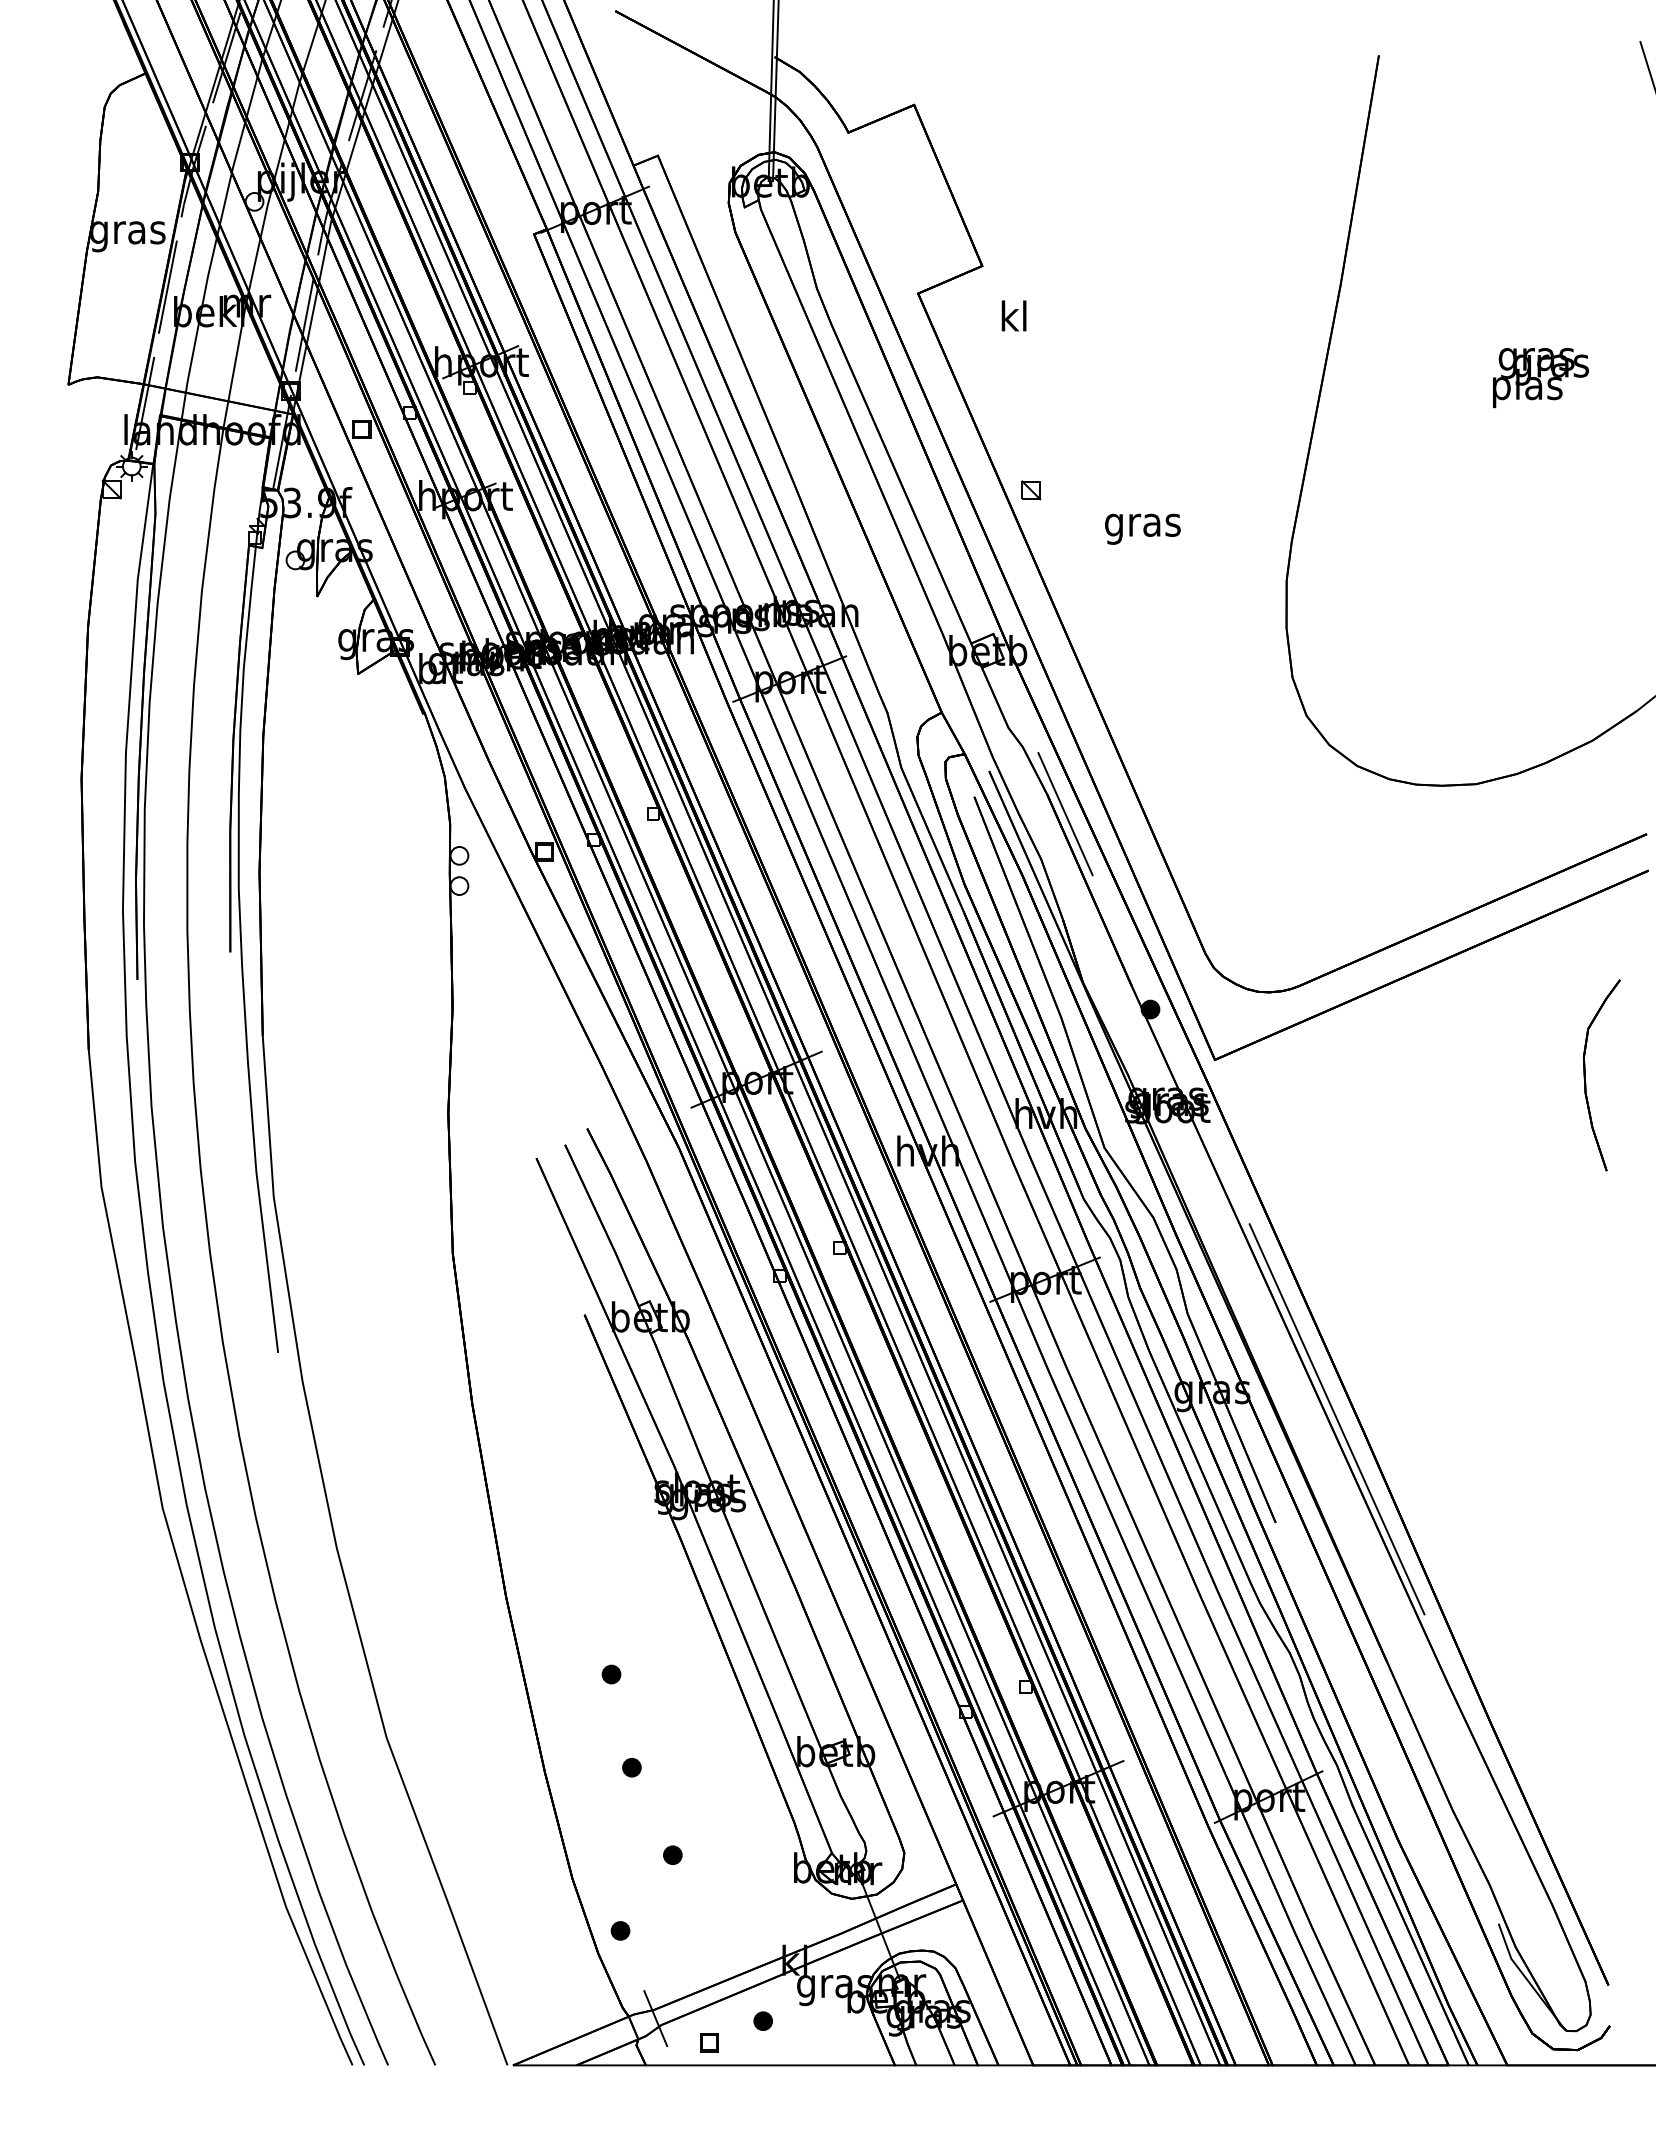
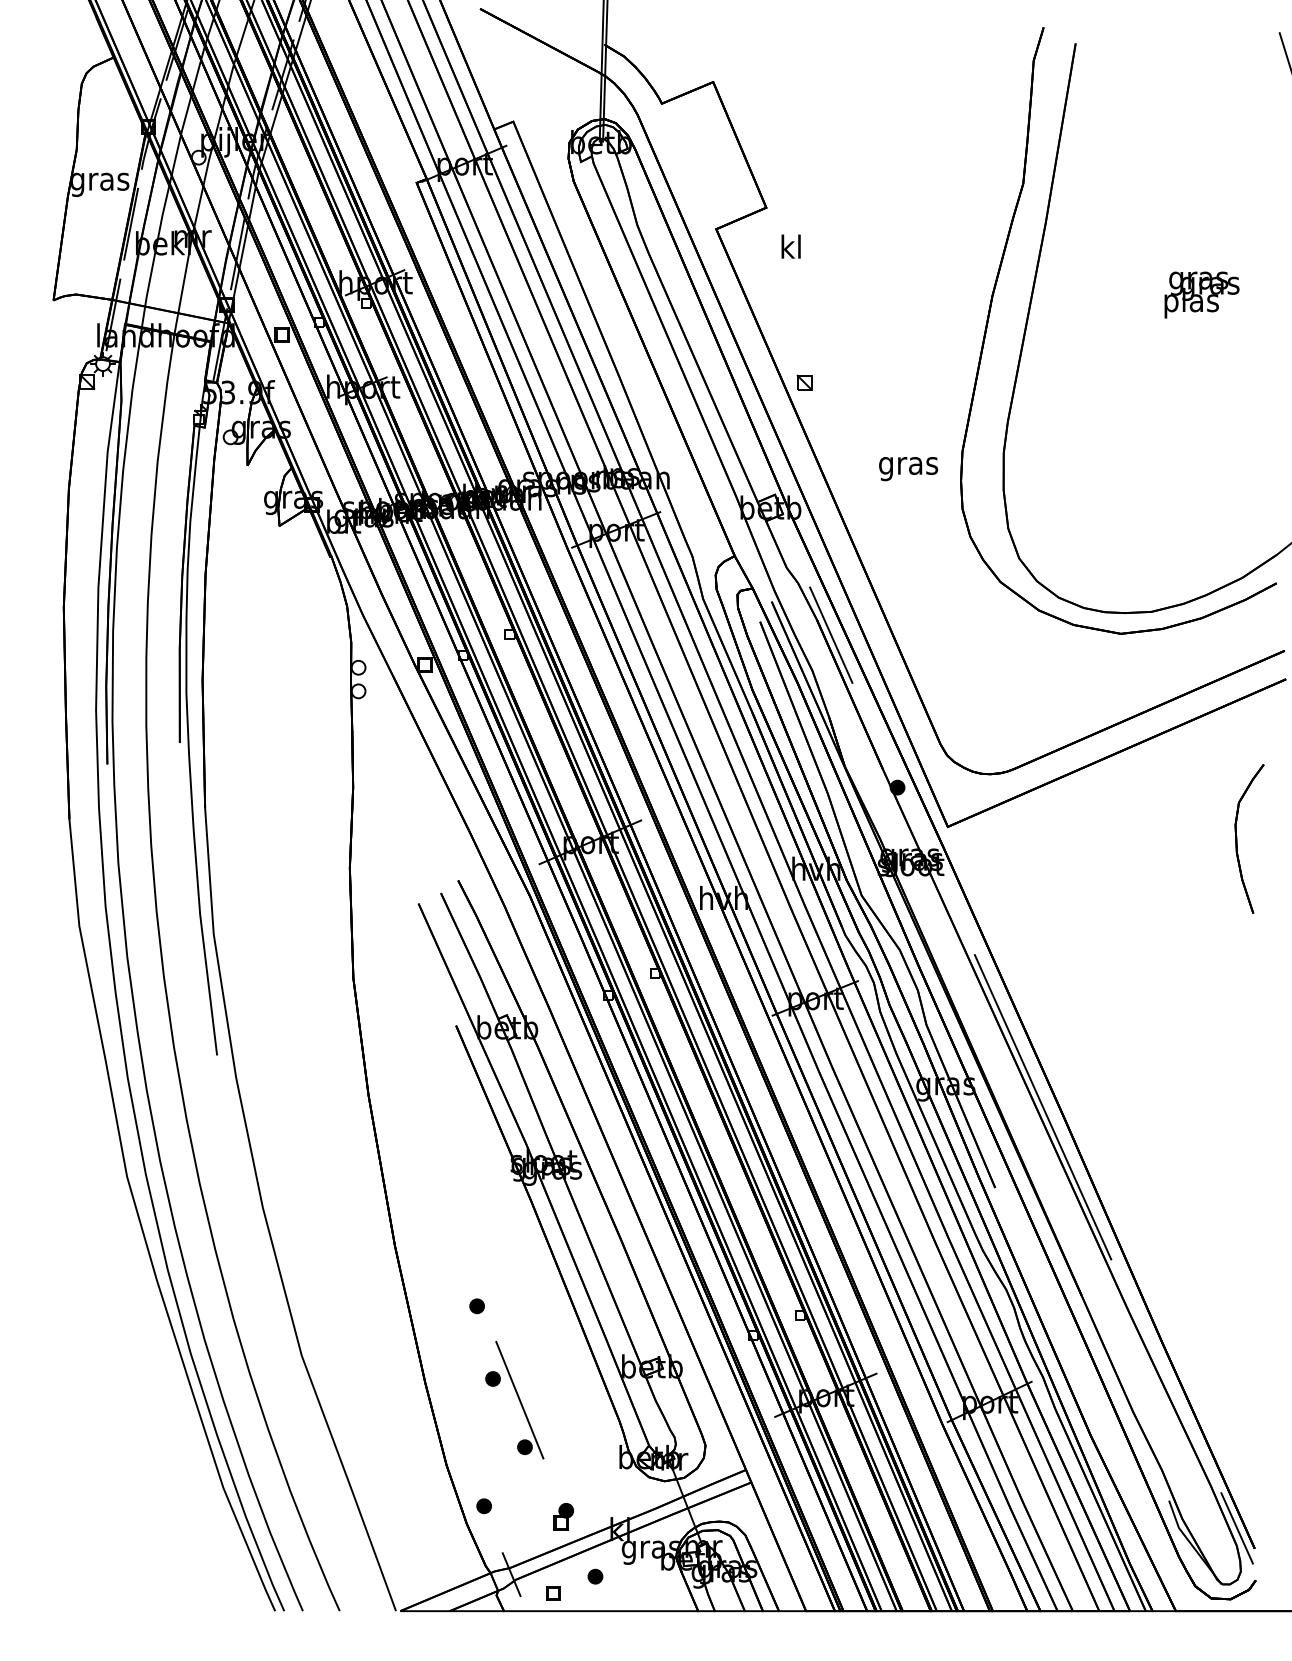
part: (1270, 393) -> (991, 307), added
text: (1142, 529) -> (908, 469), moved
line: (665, 1795) -> (519, 1400), added
part: (722, 1944) -> (563, 1516), added
line: (1585, 1959) -> (1236, 1528), added

